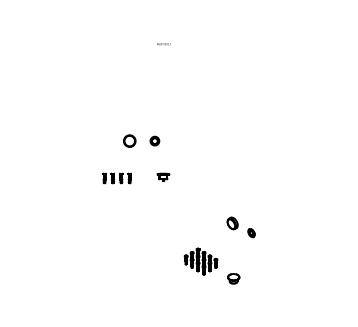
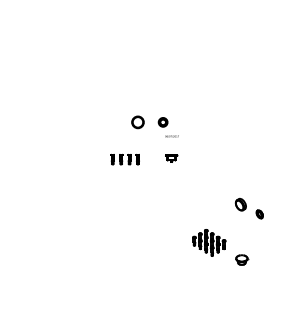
text: (163, 44) -> (171, 136), moved

